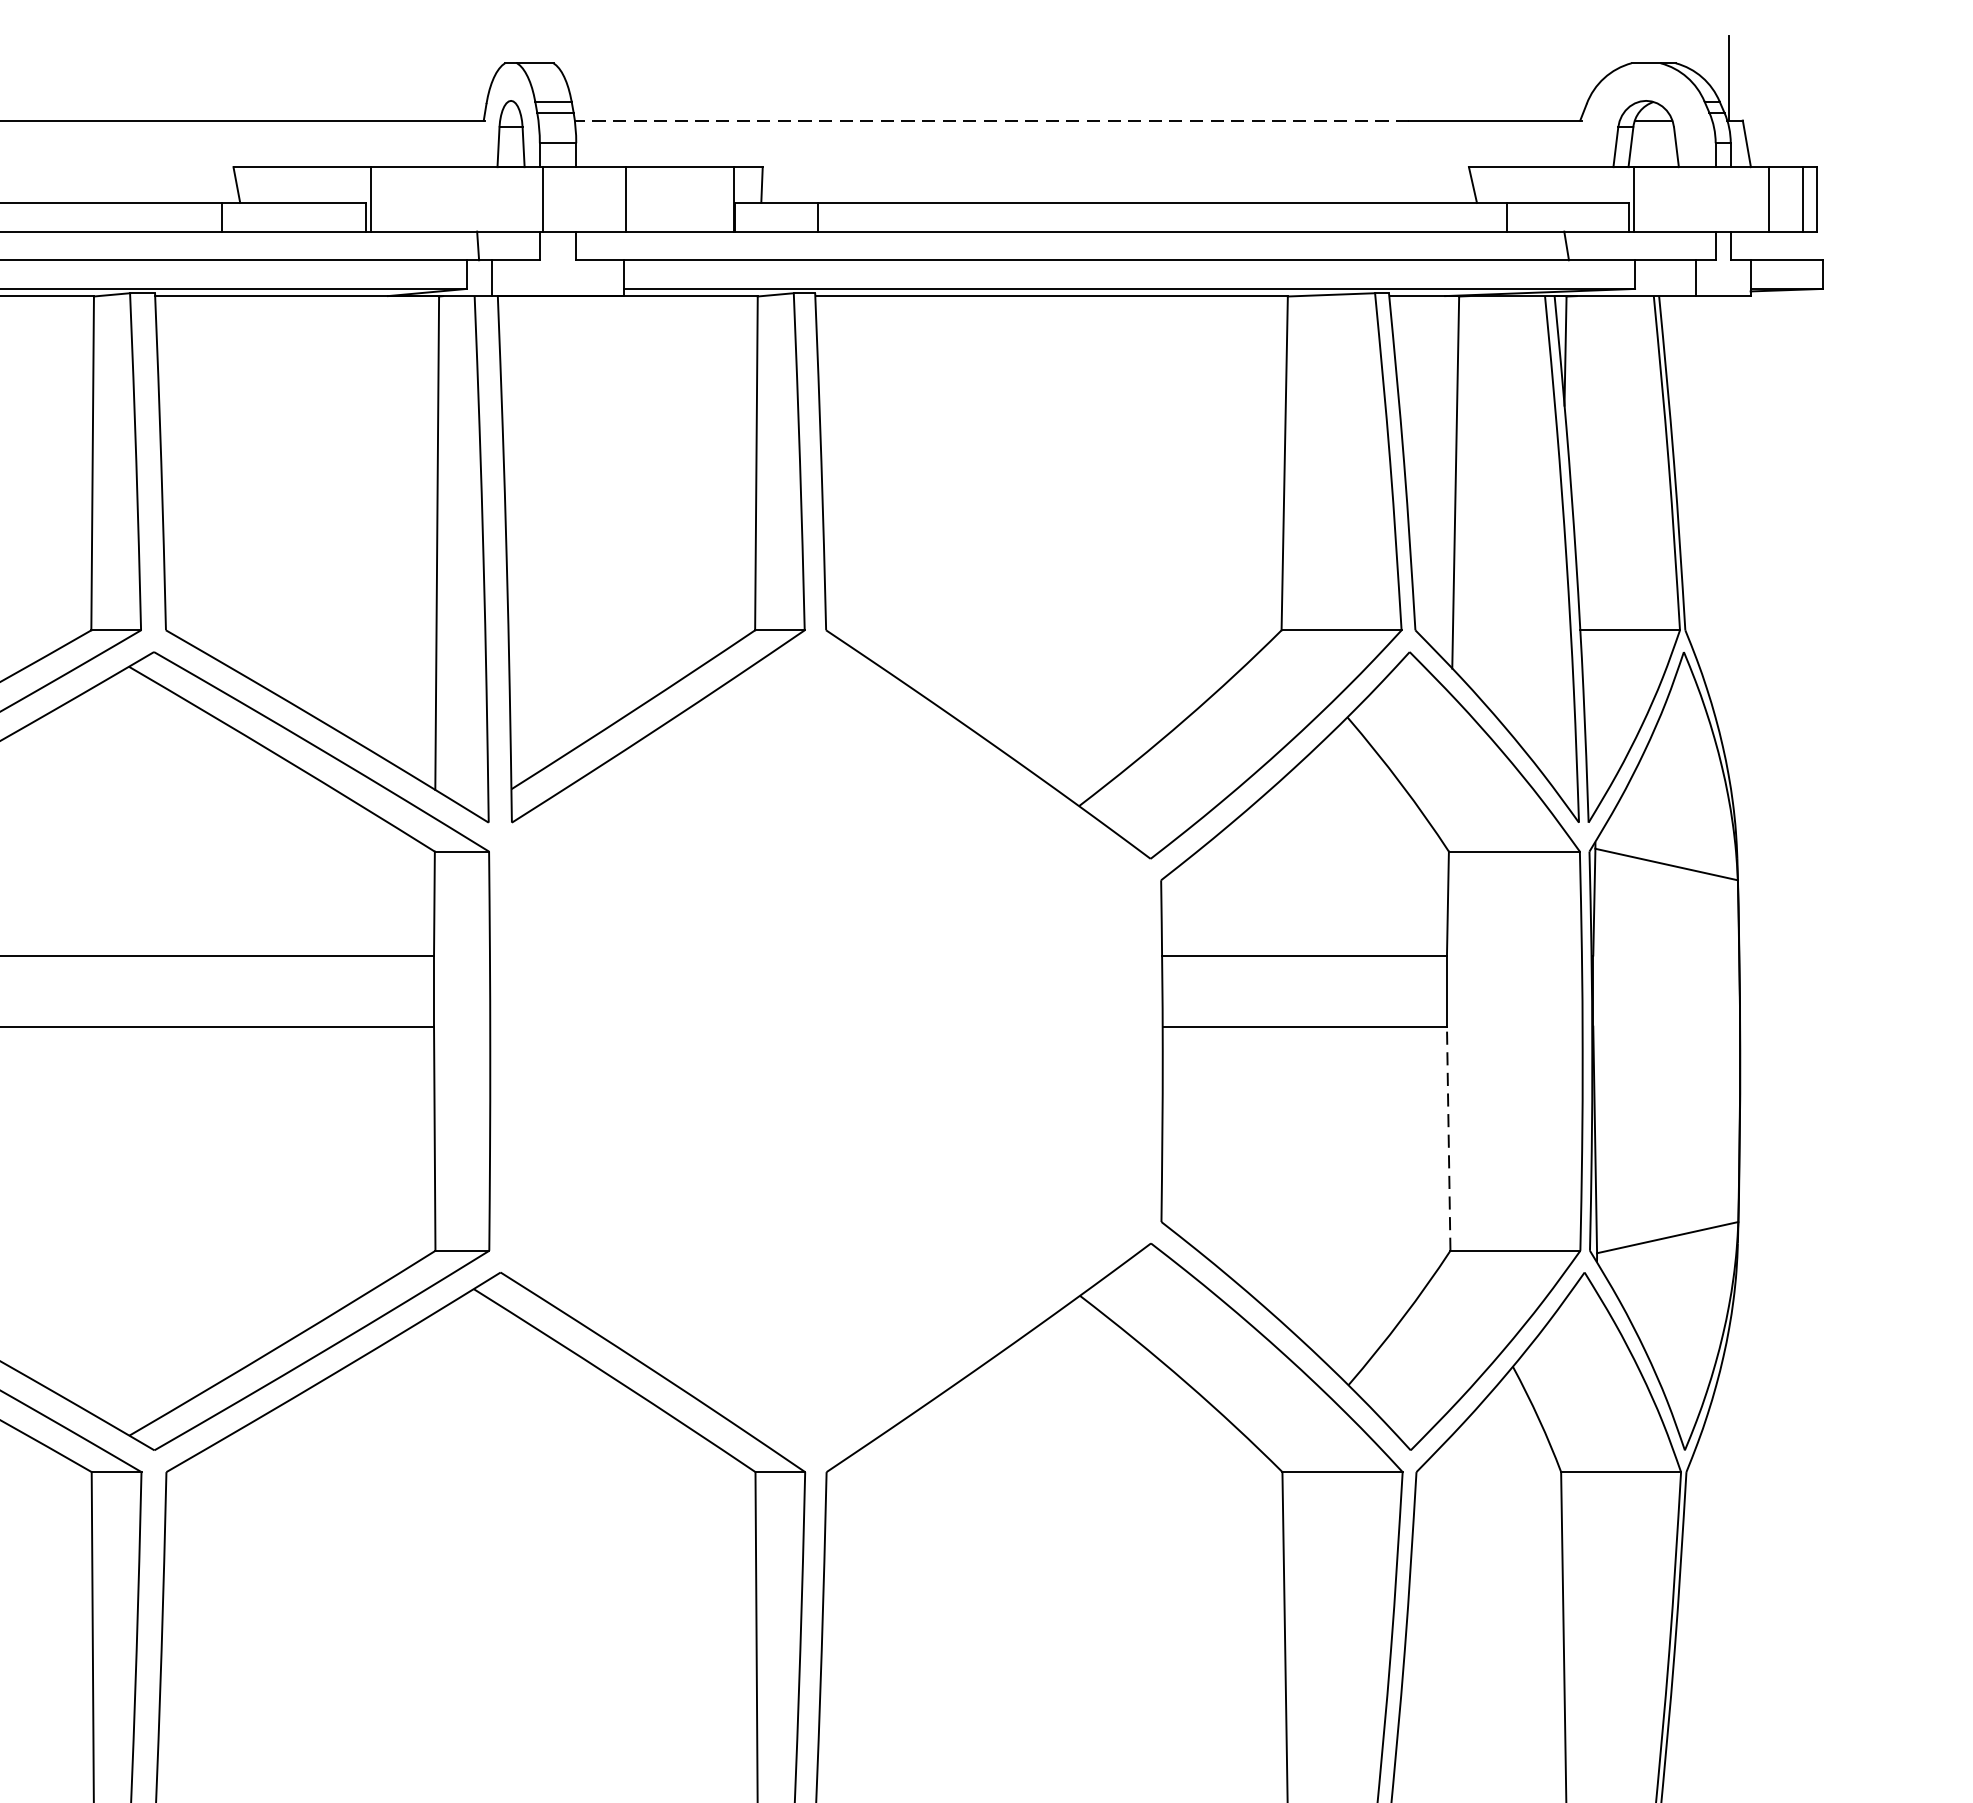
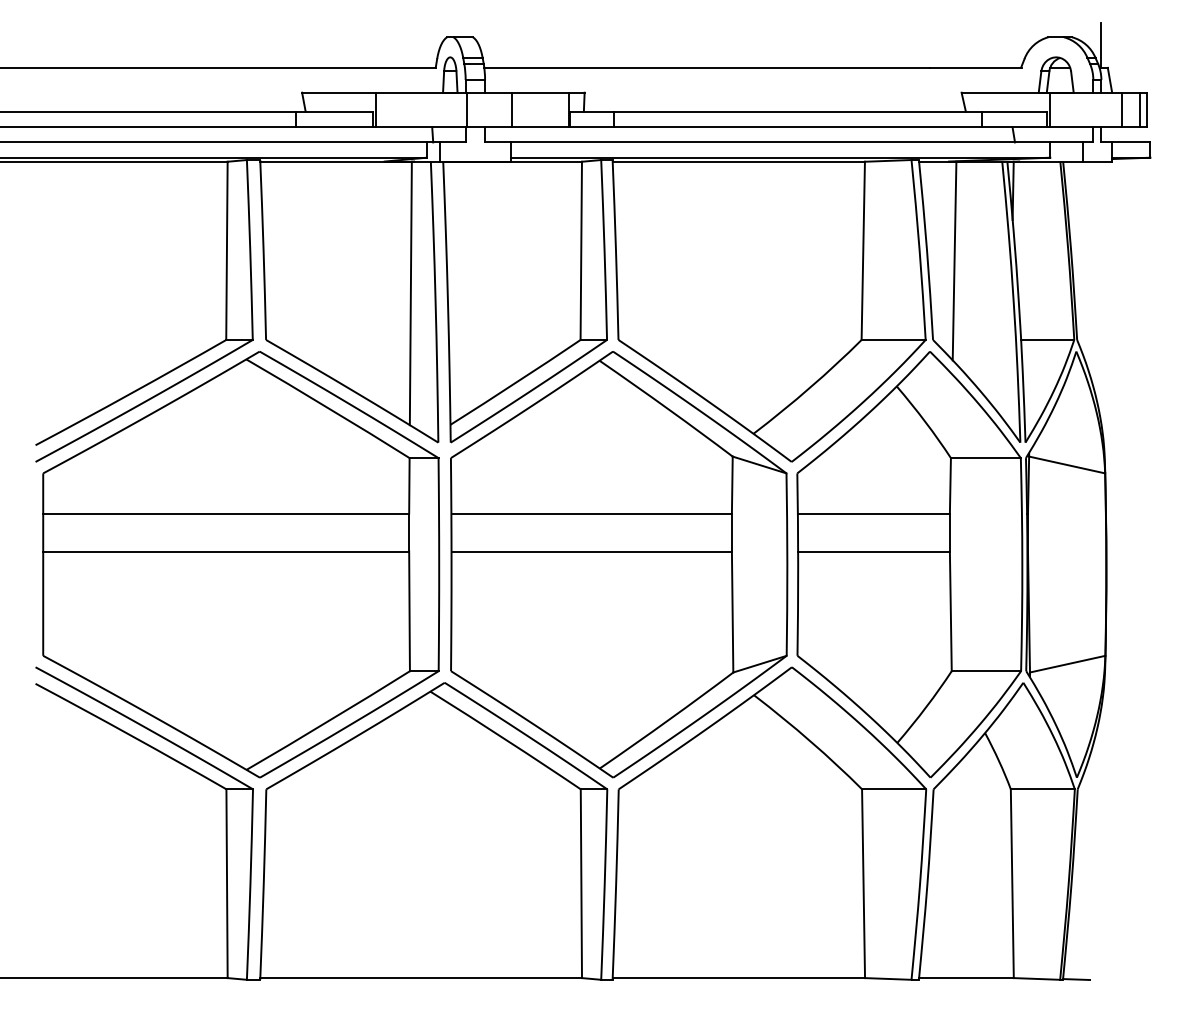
line: (992, 119) -> (707, 67), dashed -> solid
part: (828, 1050) -> (619, 564), added
line: (1448, 1138) -> (950, 611), dashed -> solid

